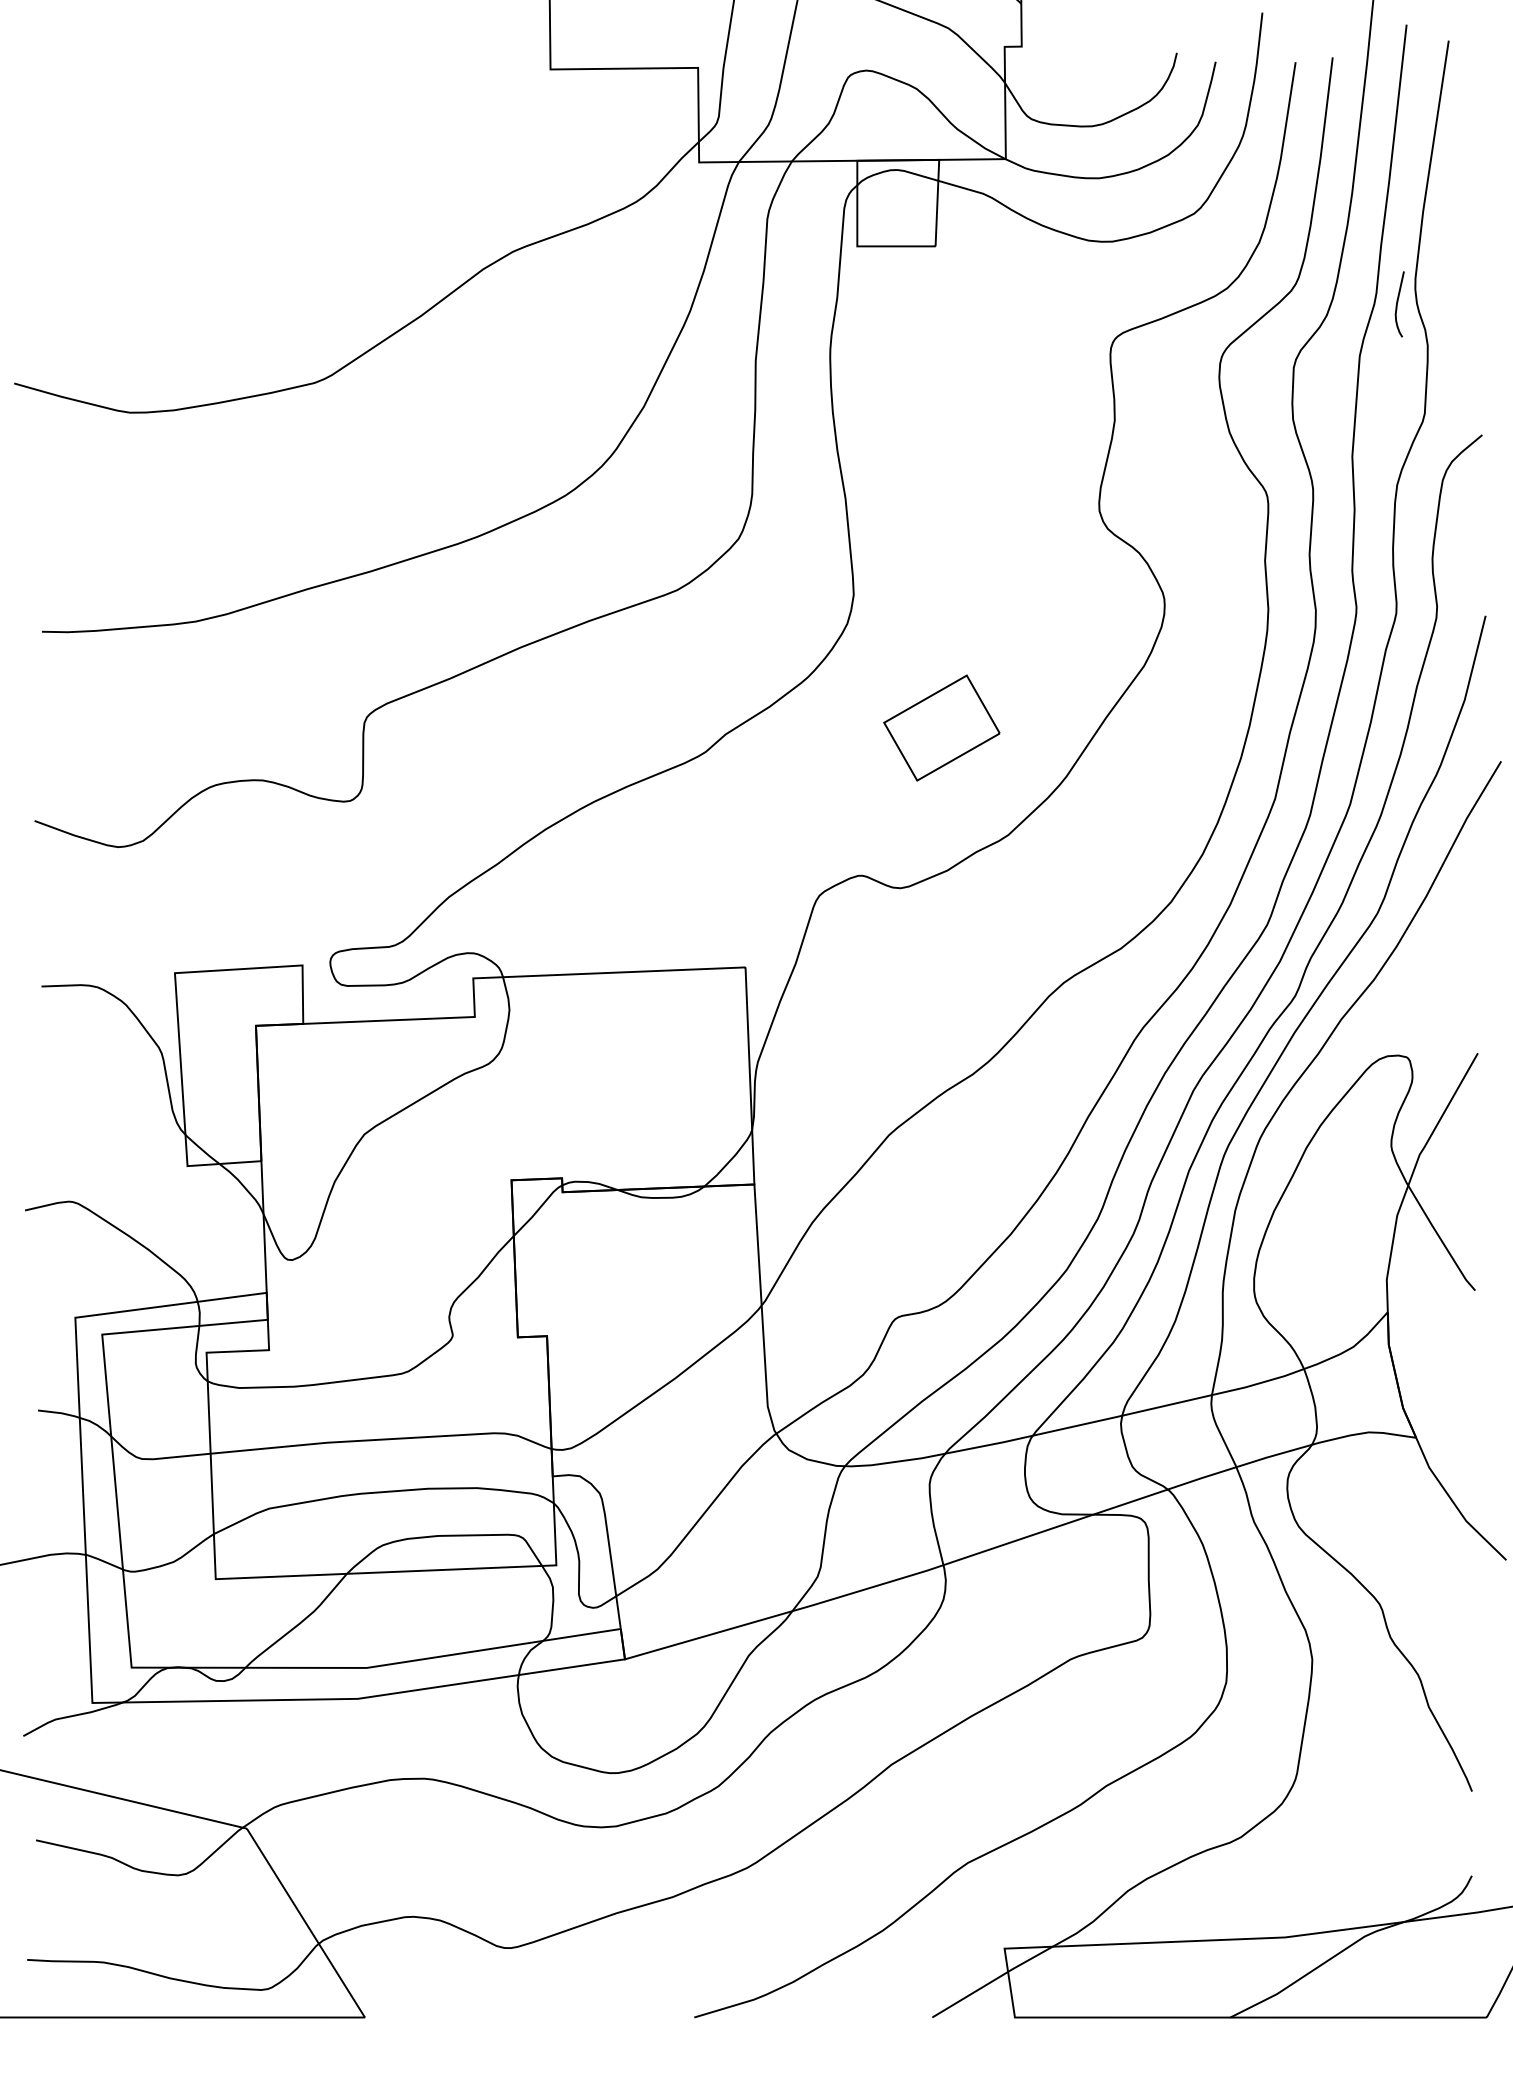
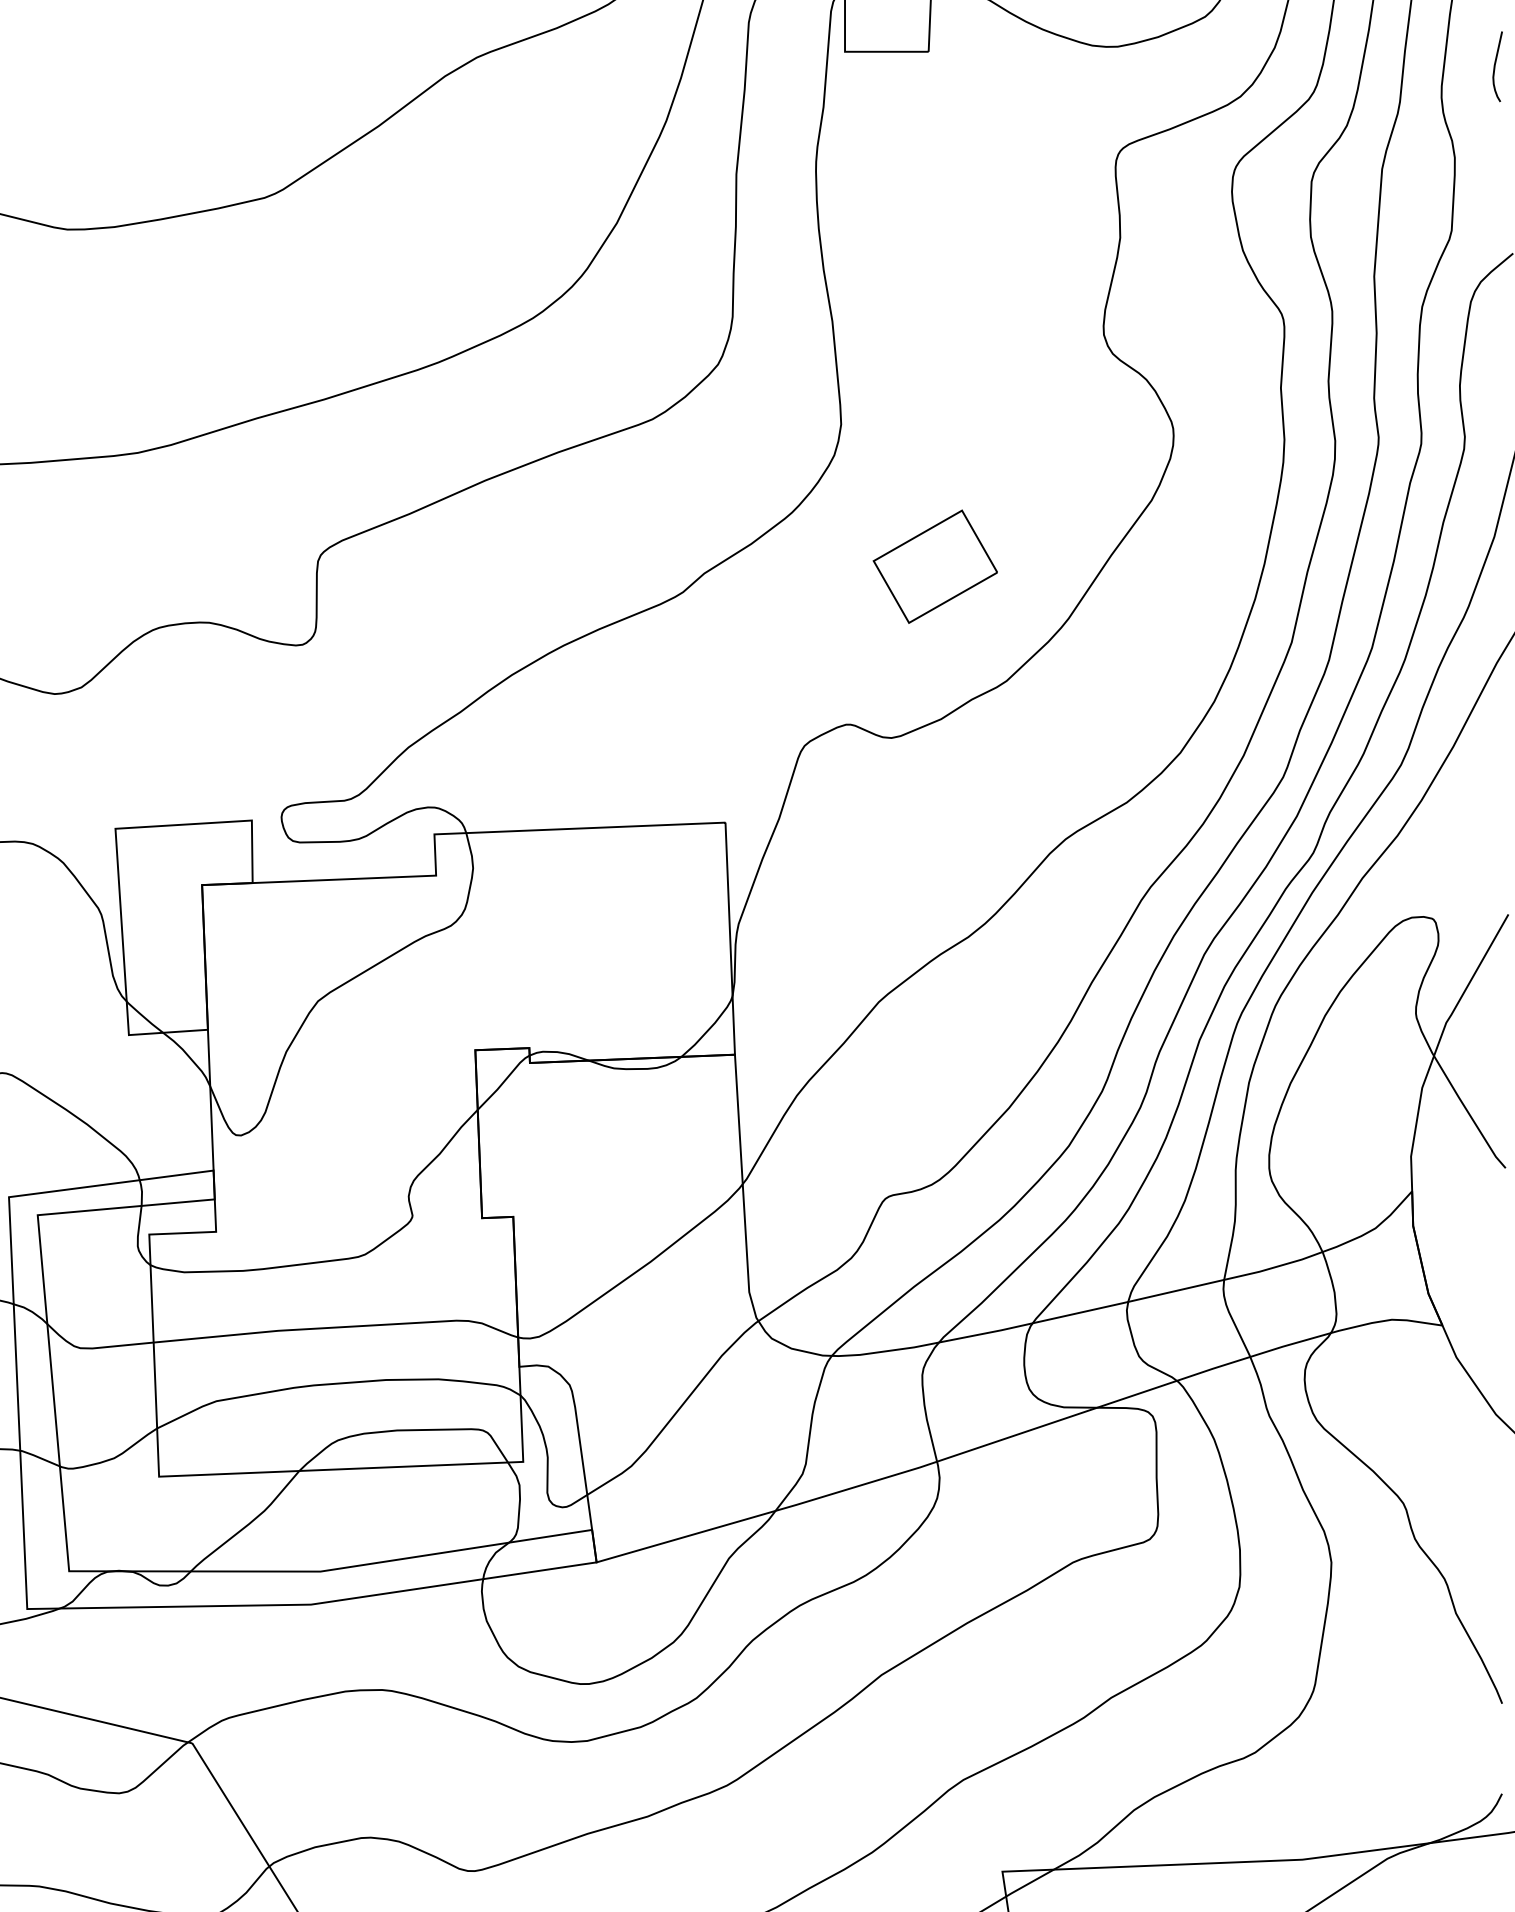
curve: (1397, 304) -> (1495, 66), moved

